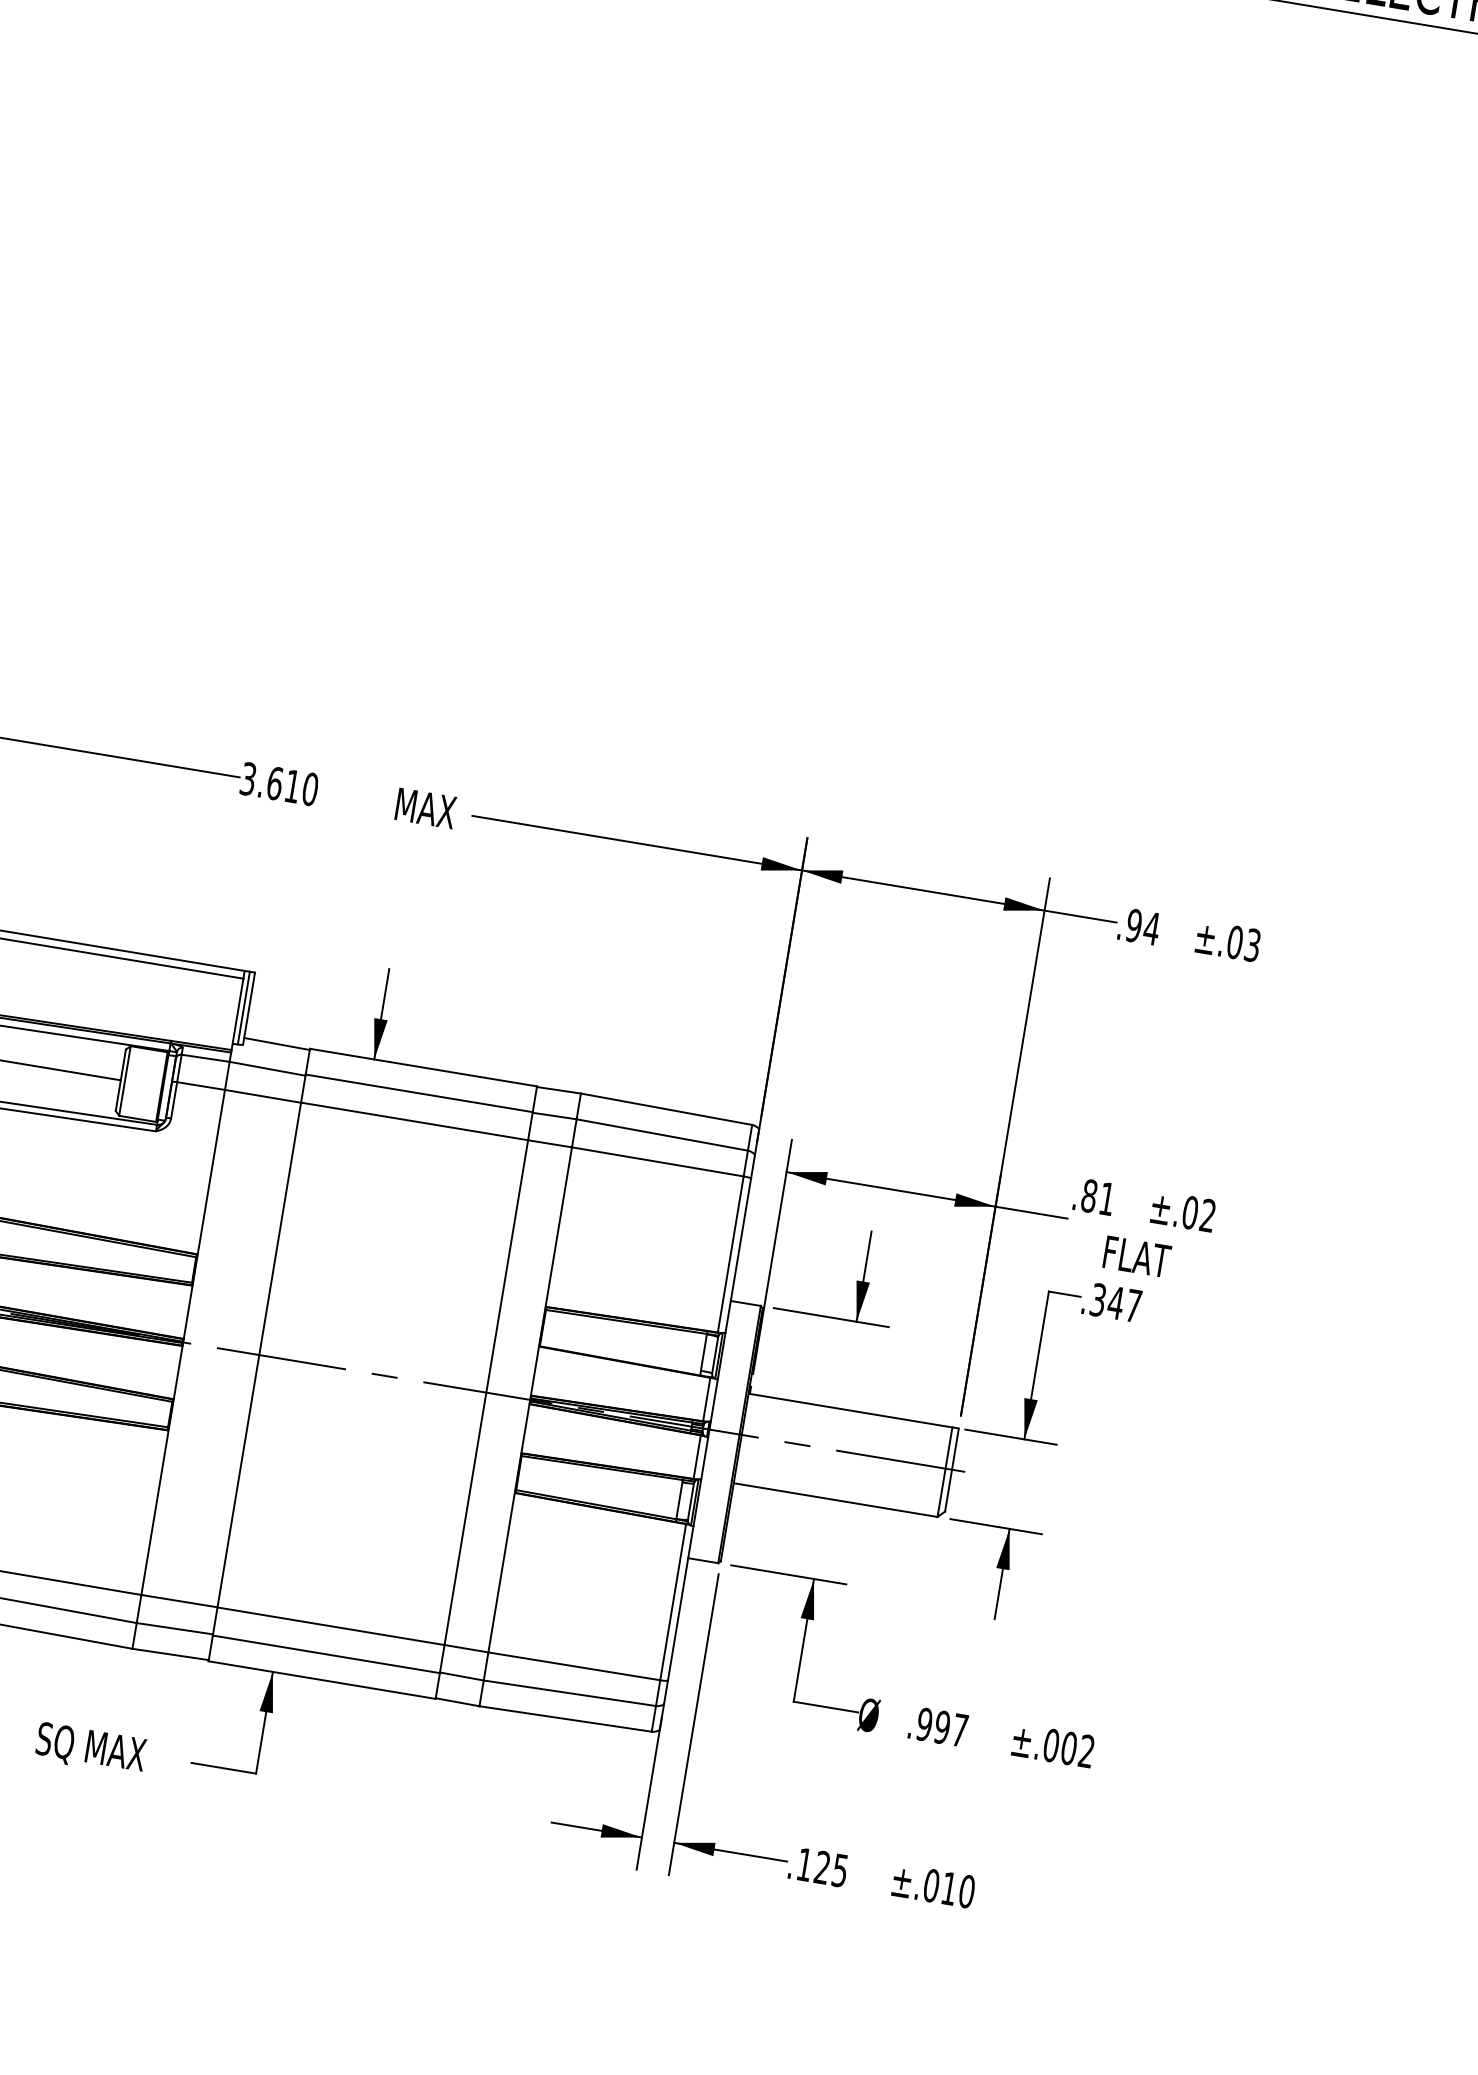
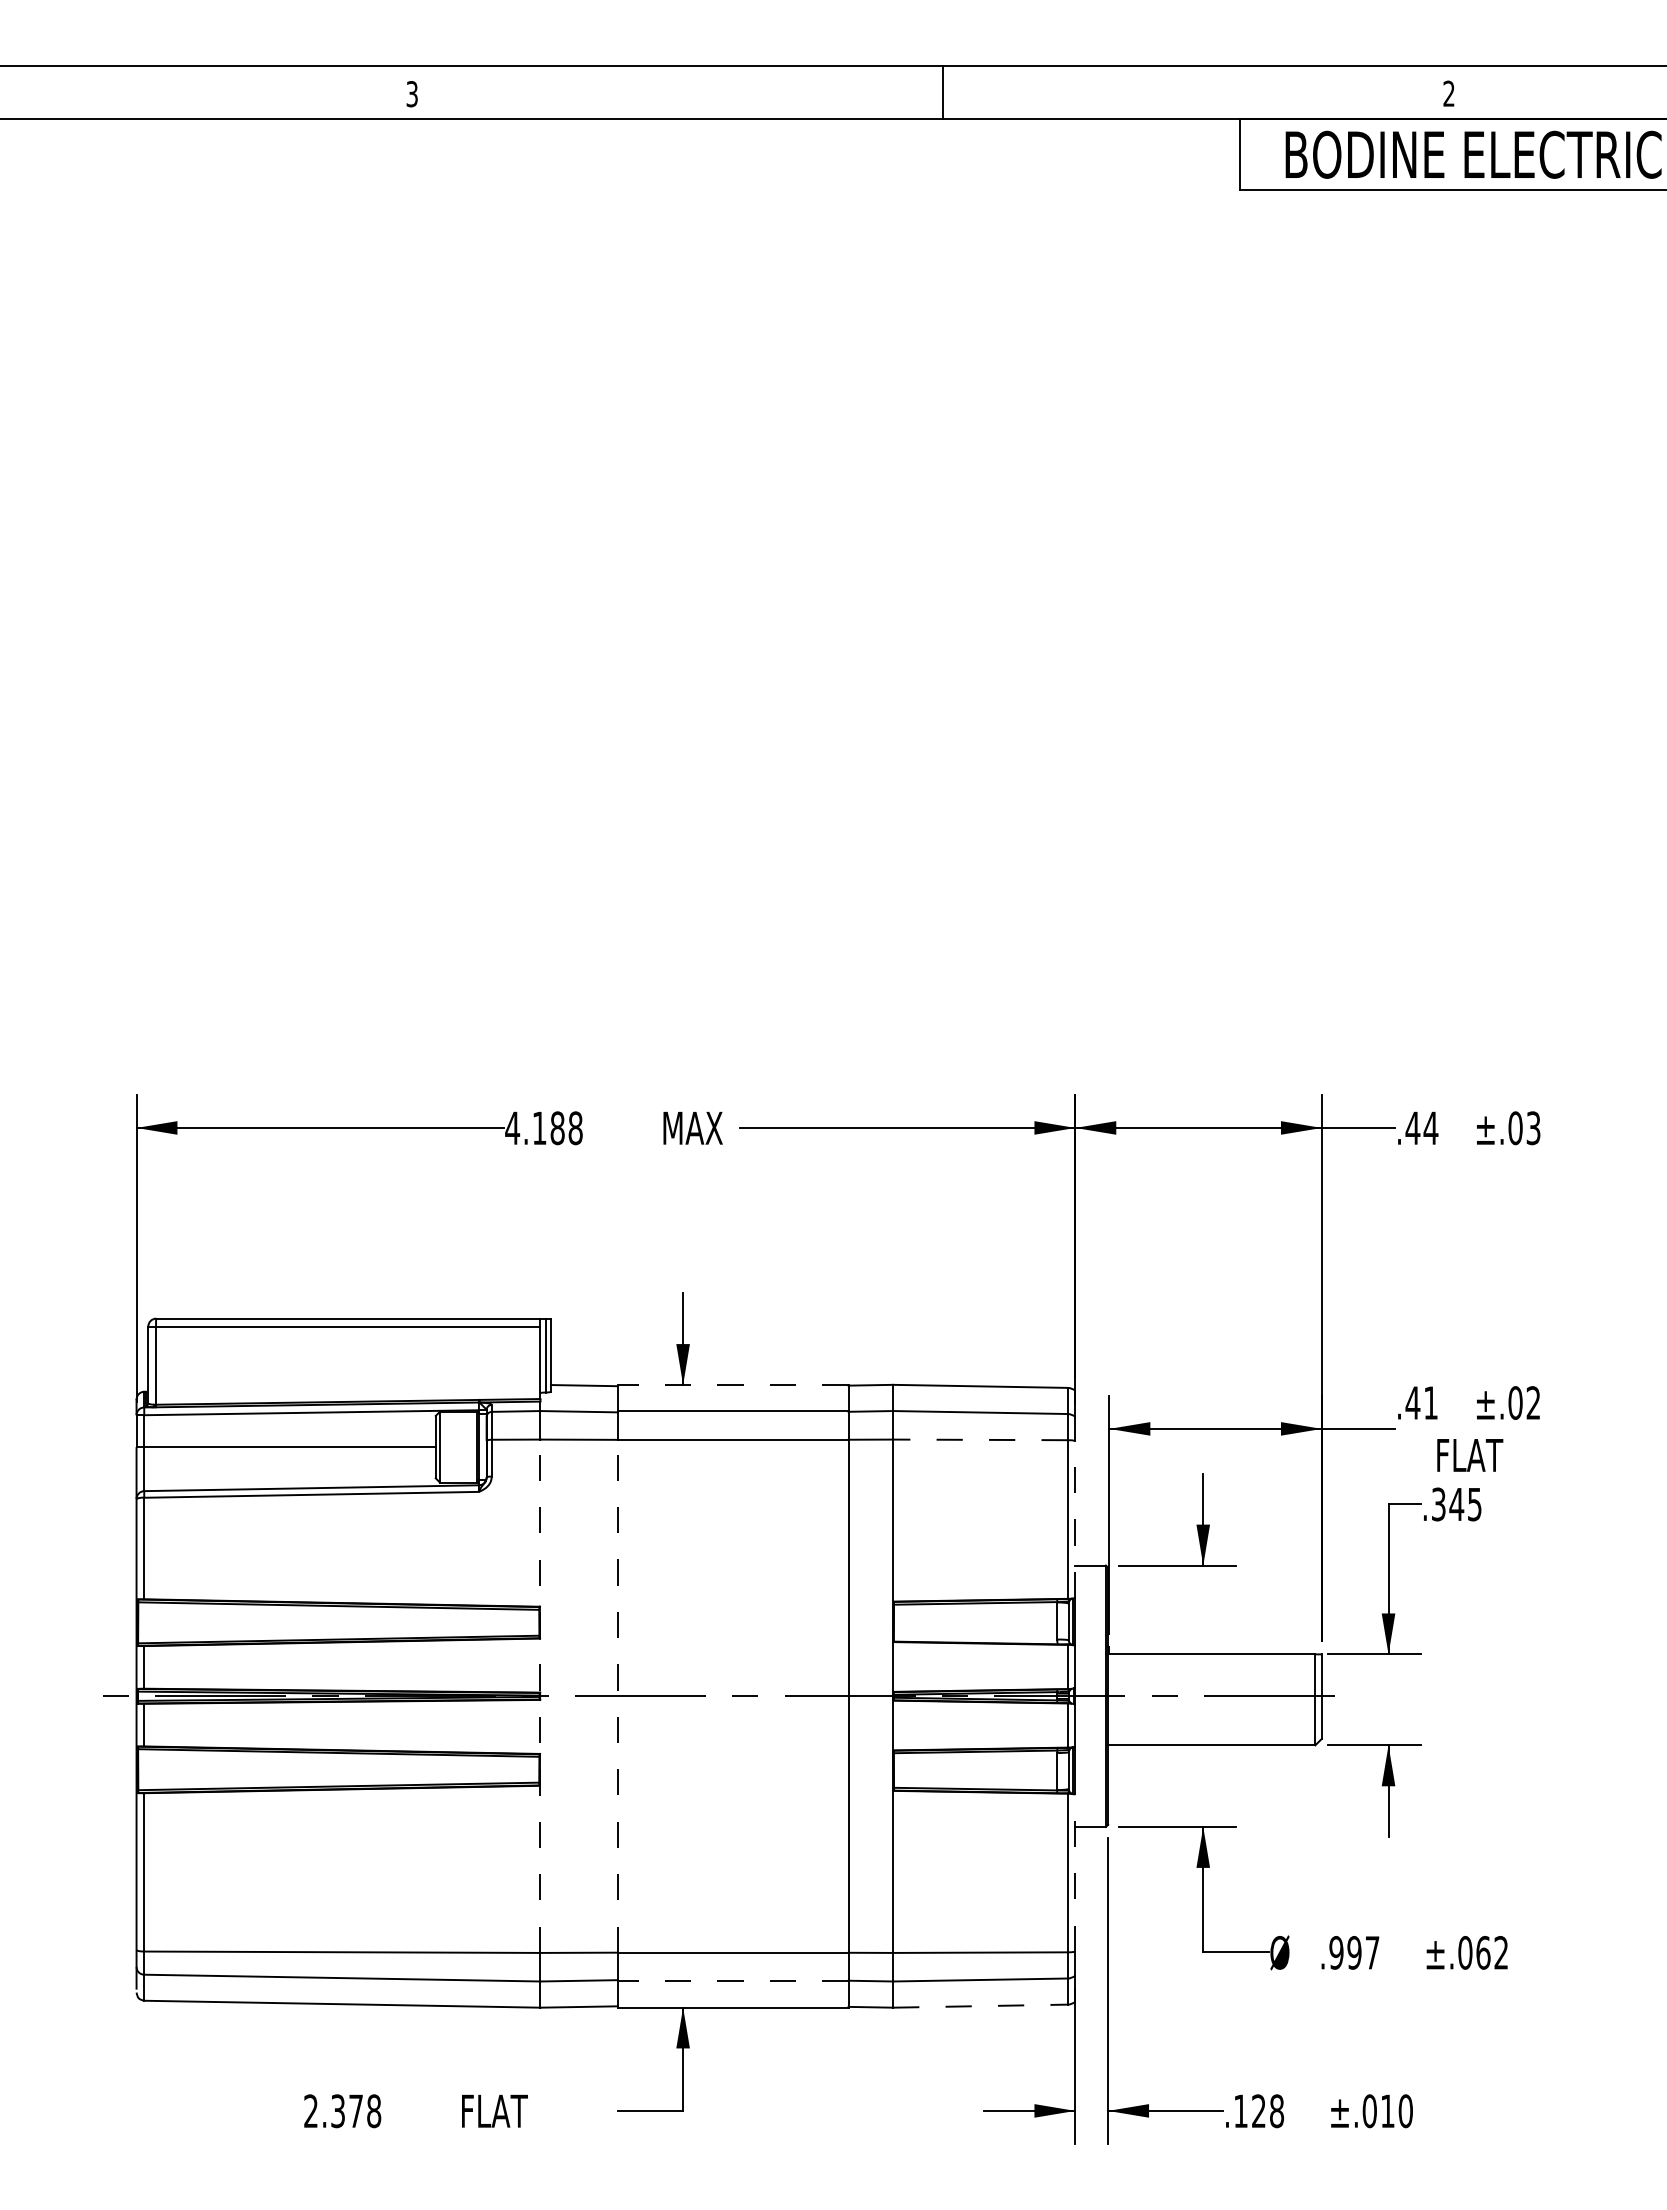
text: (278, 784) -> (543, 1128), 3.610 -> 4.188
text: (1133, 925) -> (1412, 1128), .94 -> .44
line: (422, 1067) -> (732, 1384), solid -> dashed
line: (657, 1161) -> (979, 1439), solid -> dashed
text: (1089, 1195) -> (1412, 1402), .81 -> .41
line: (738, 1255) -> (1075, 1519), solid -> dashed
text: (1133, 1305) -> (1474, 1504), .347 -> .345
line: (183, 1342) -> (540, 1696), solid -> dashed
line: (259, 1355) -> (617, 1696), solid -> dashed
line: (680, 1603) -> (1075, 1873), solid -> dashed
line: (325, 1654) -> (732, 1981), solid -> dashed
line: (565, 1719) -> (980, 2006), solid -> dashed
text: (90, 1748) -> (515, 2113), SQ MAX -> FLAT
text: (1069, 1748) -> (1483, 1952), ±.002 -> ±.062
text: (840, 1871) -> (1277, 2111), .125 -> .128

